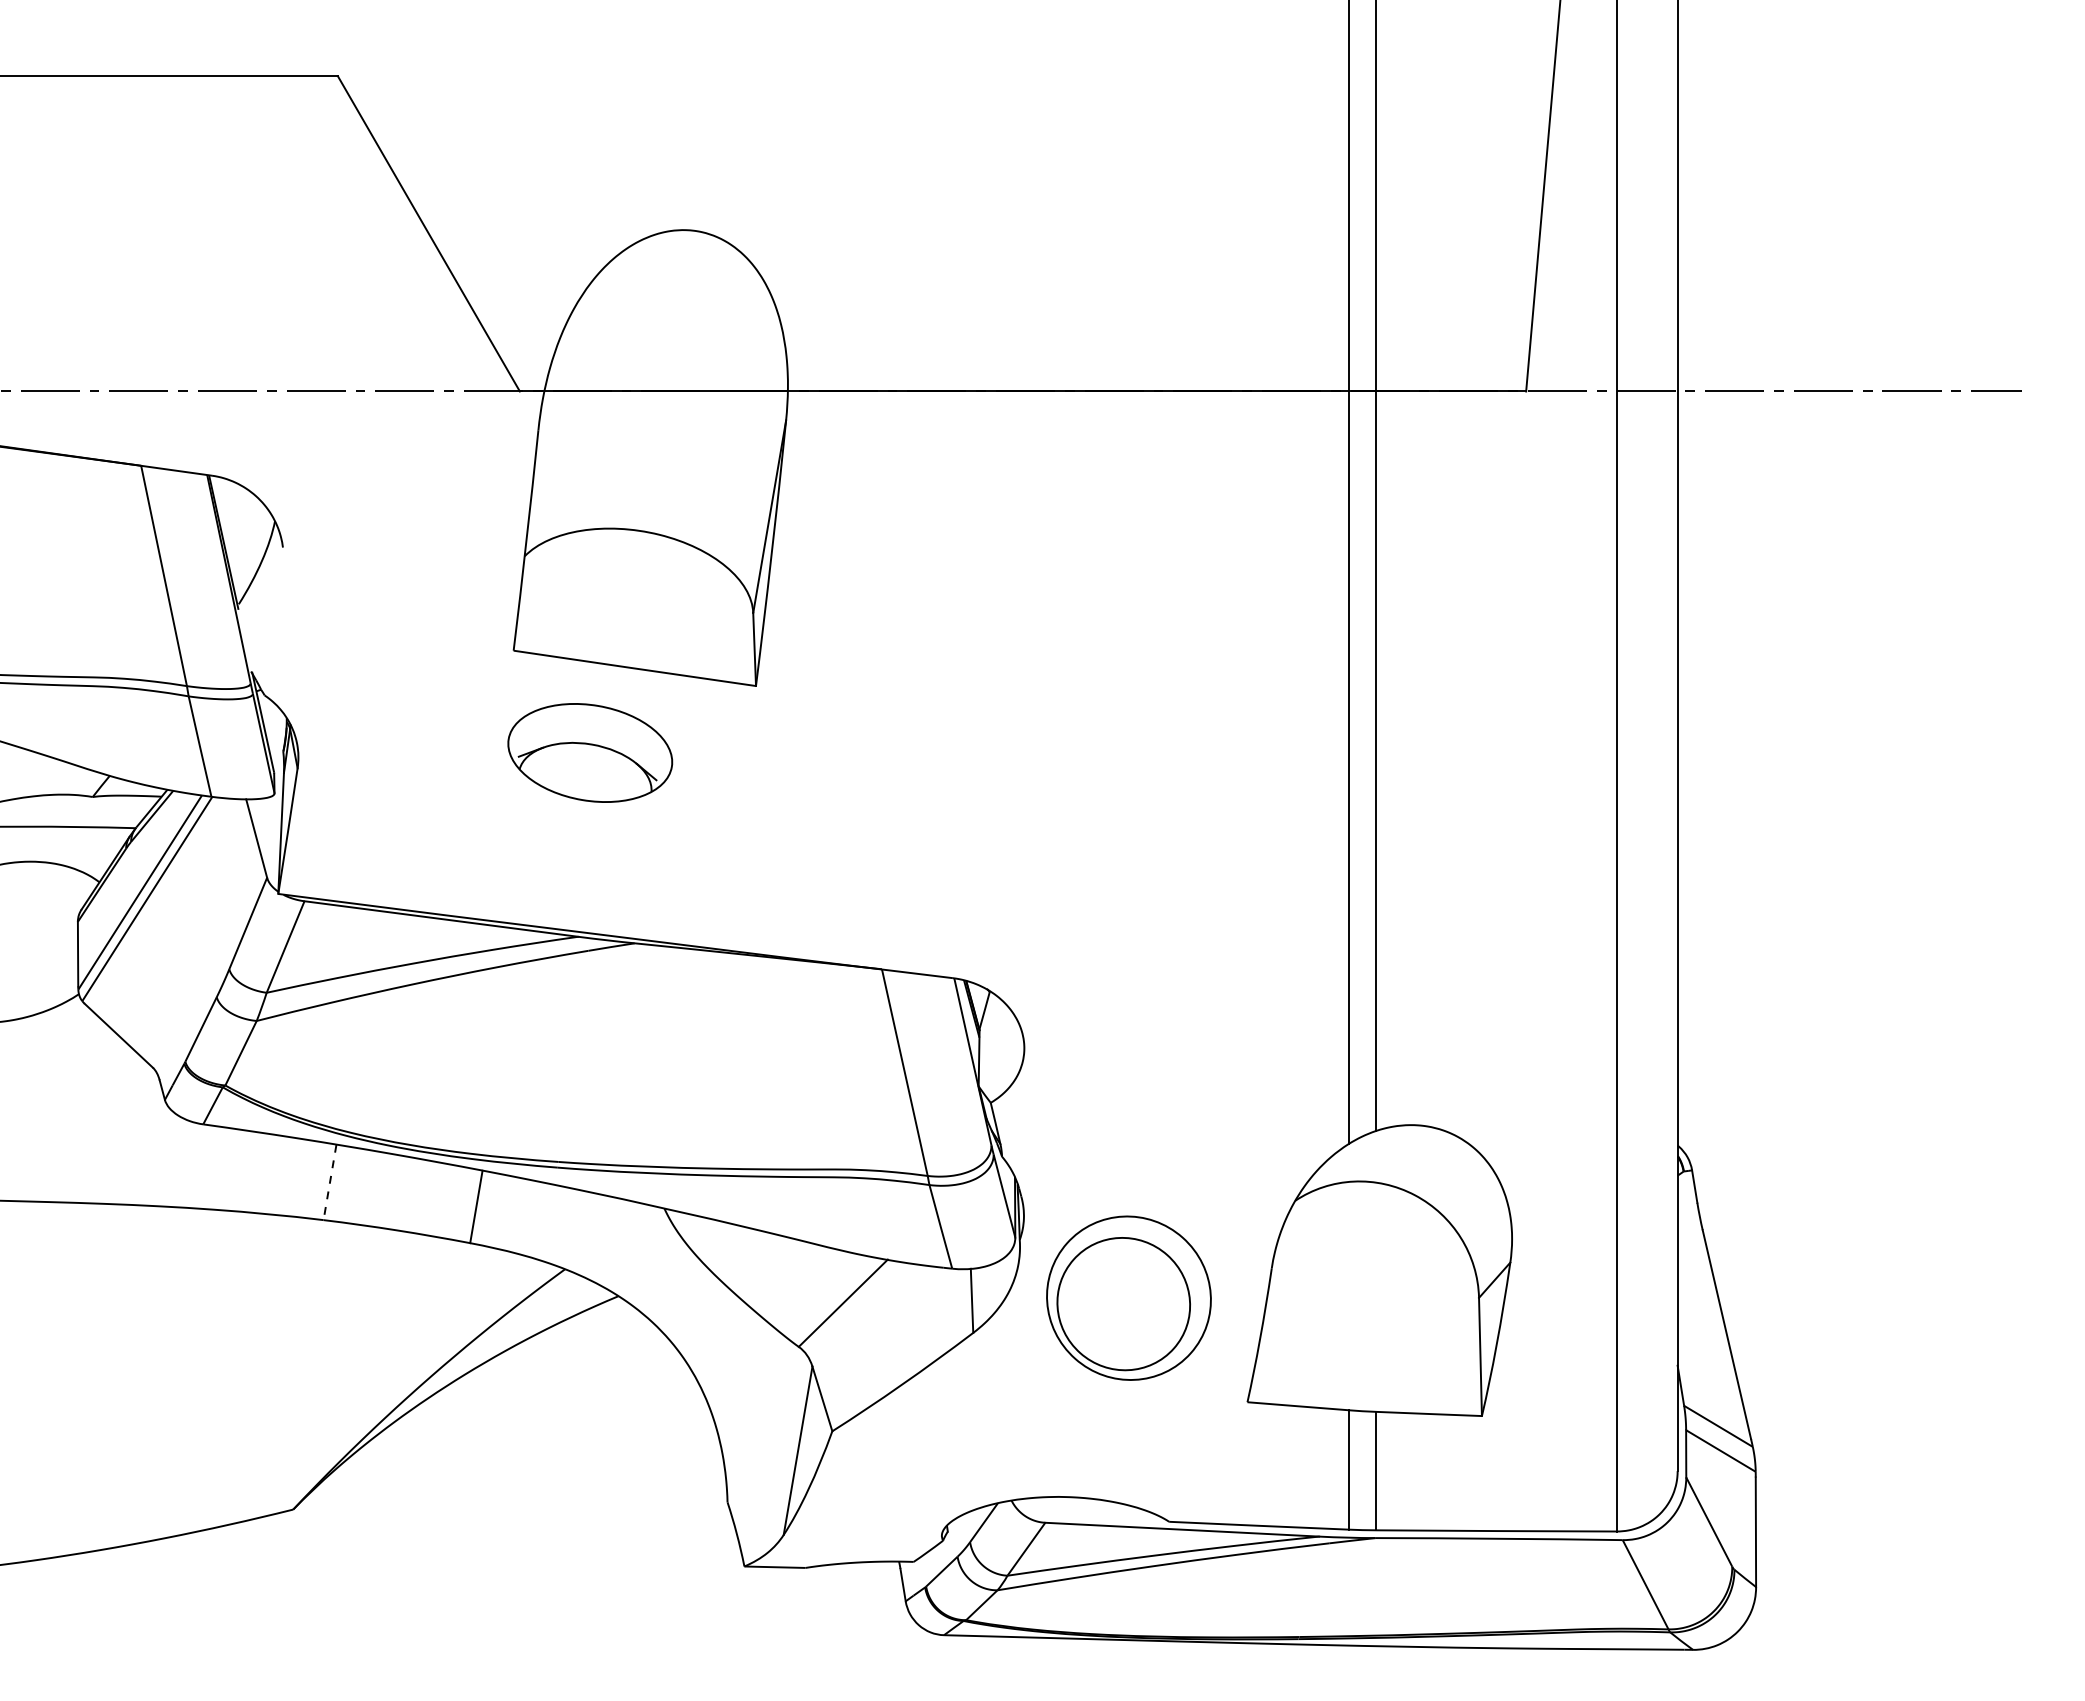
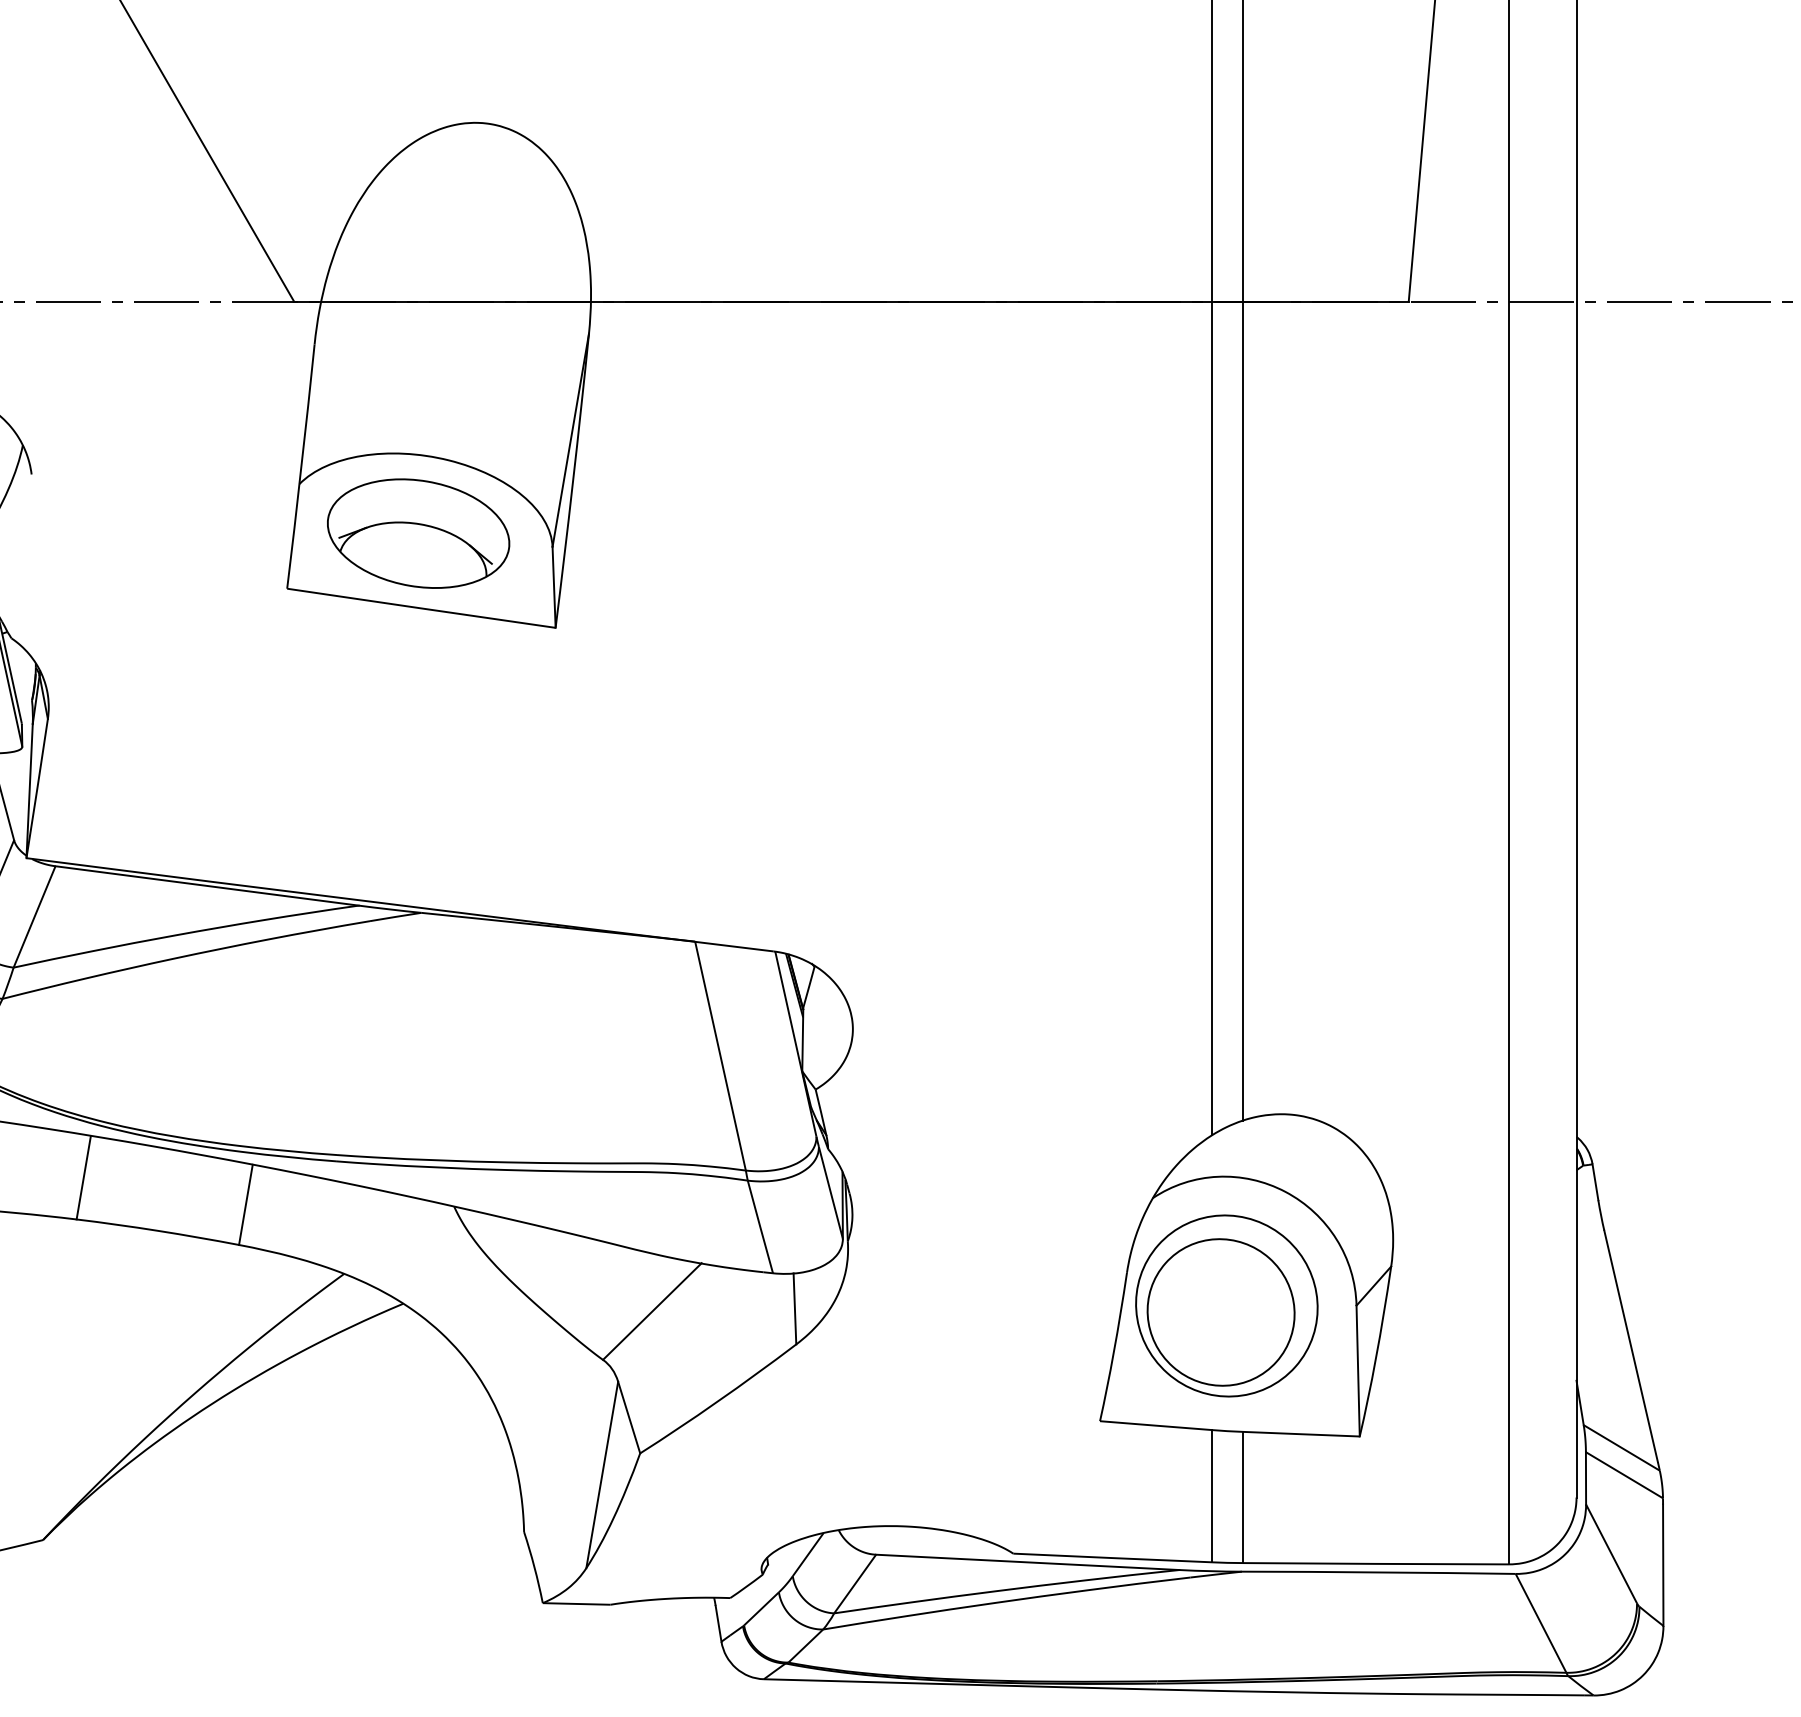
part: (590, 752) -> (418, 533), moved
line: (329, 1182) -> (83, 1177), dashed -> solid
part: (1128, 1297) -> (1226, 1305), moved

